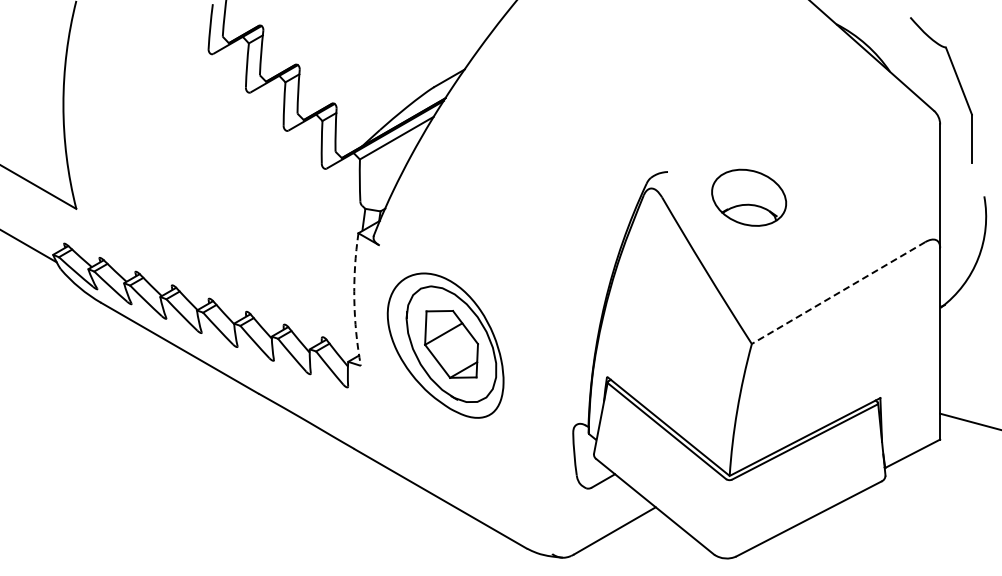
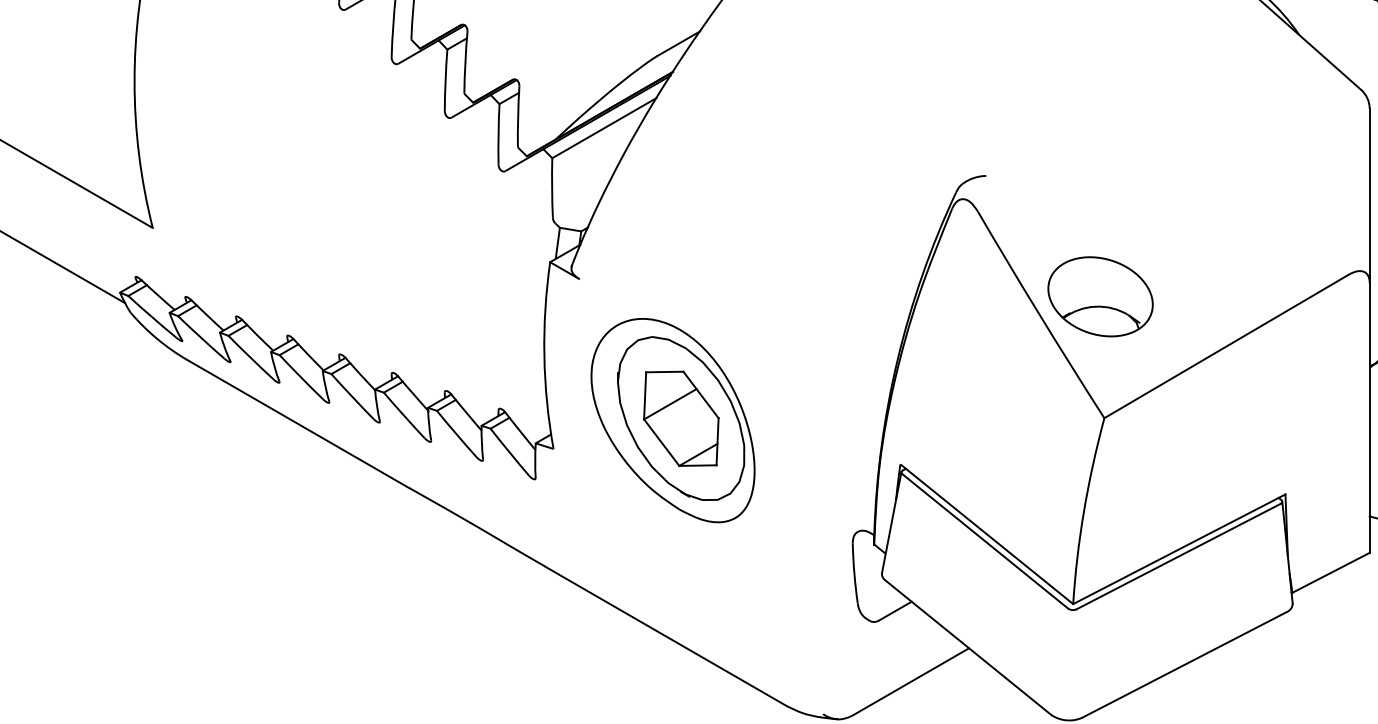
part: (749, 197) -> (1101, 296), moved
line: (838, 293) -> (1226, 347), dashed -> solid
arc: (354, 299) -> (544, 355), dashed -> solid

